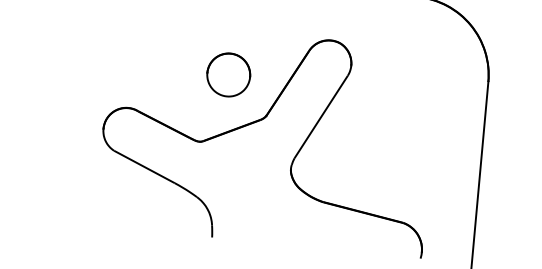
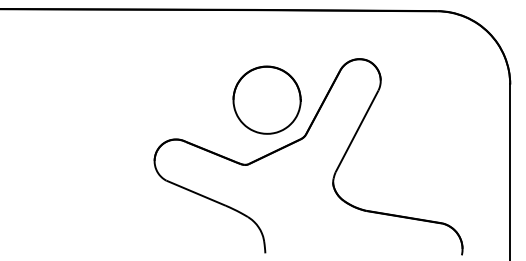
part: (228, 74) -> (266, 99), size x1.67

